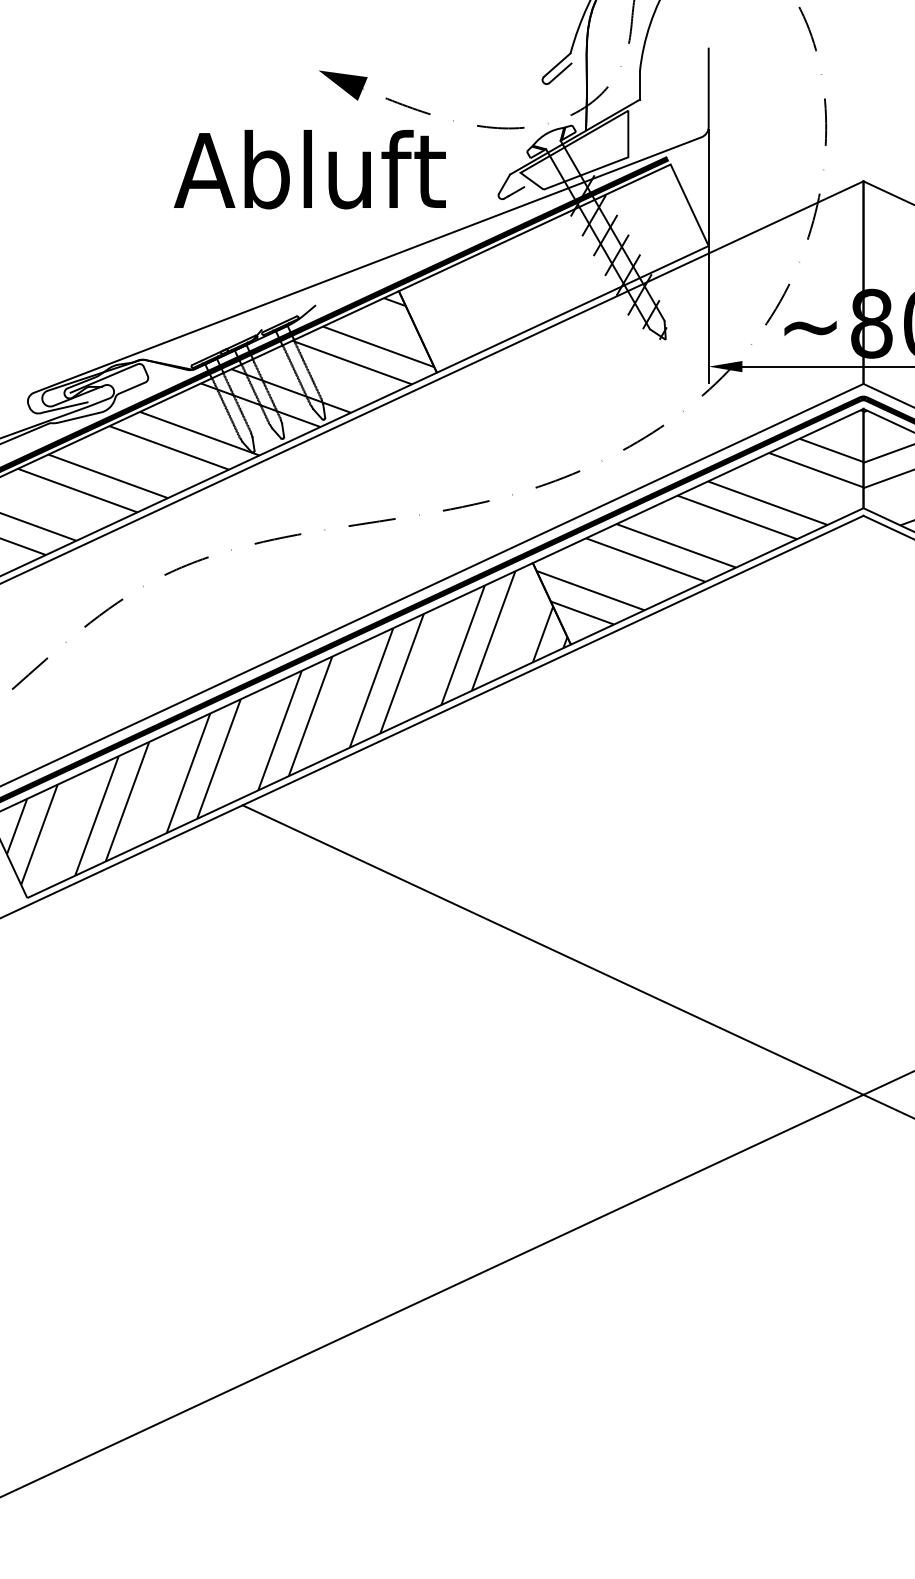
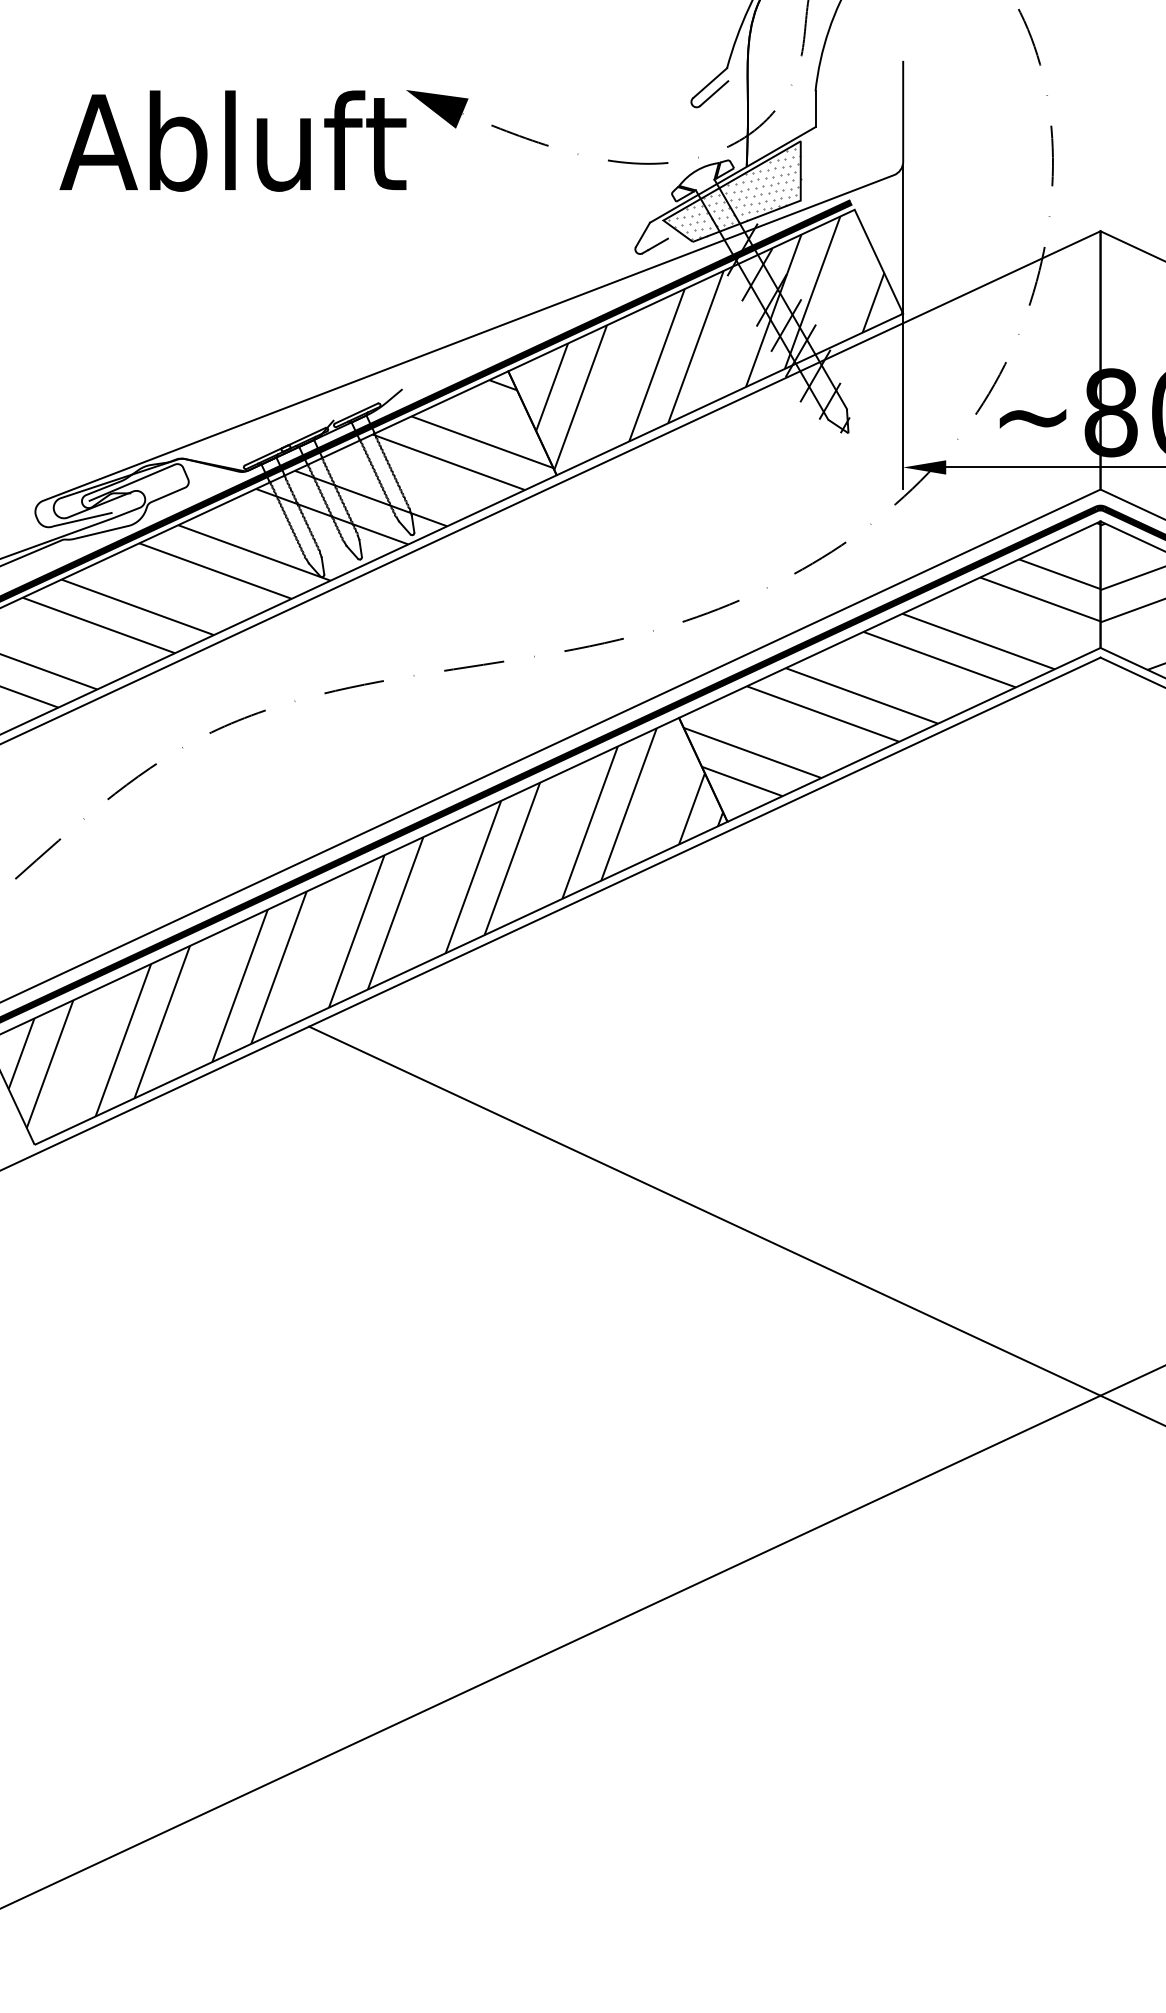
hatch: (576, 151) -> (734, 193), added
text: (309, 169) -> (232, 140), moved
hatch: (564, 268) -> (719, 342), added

